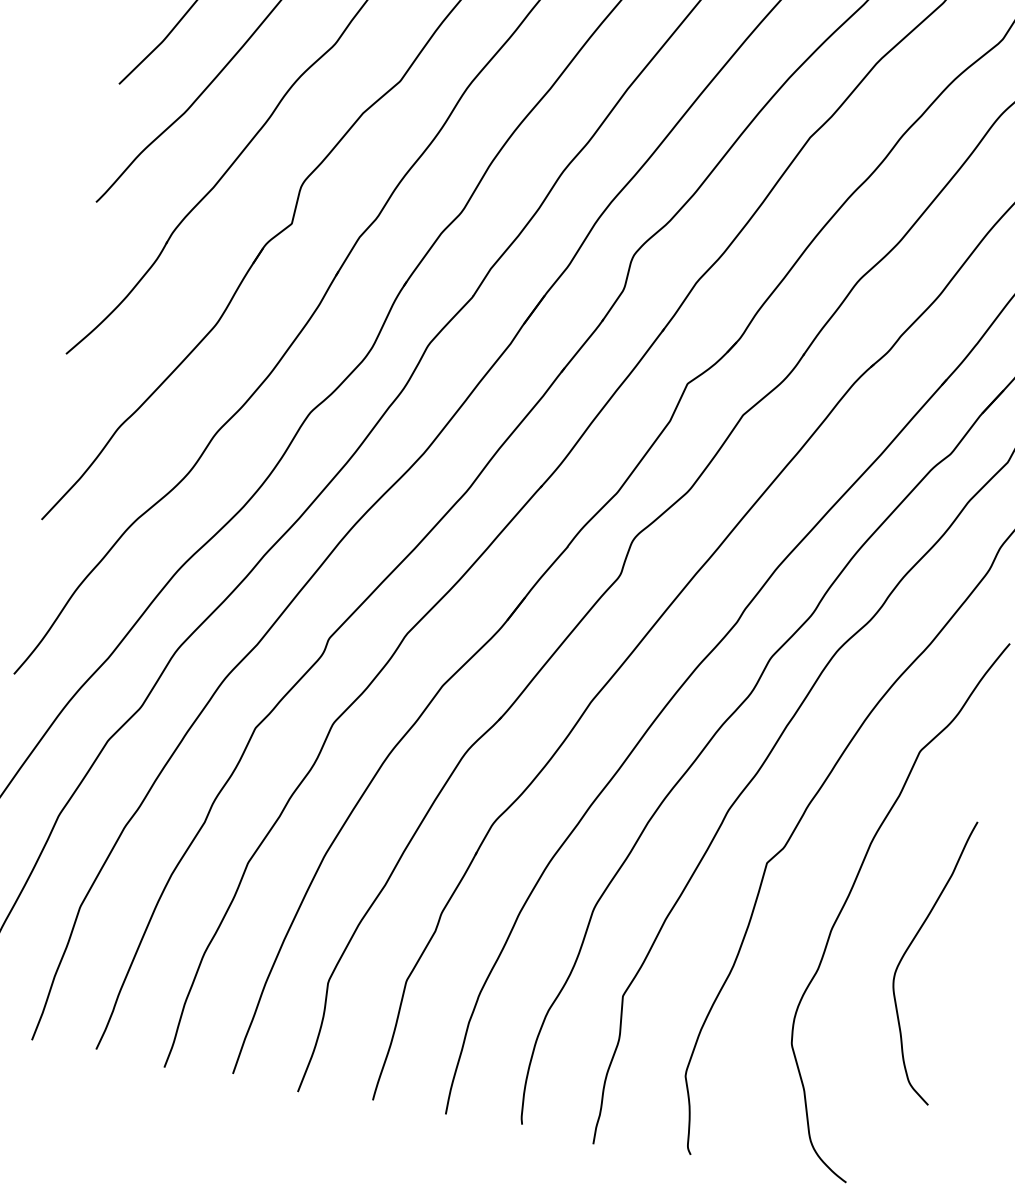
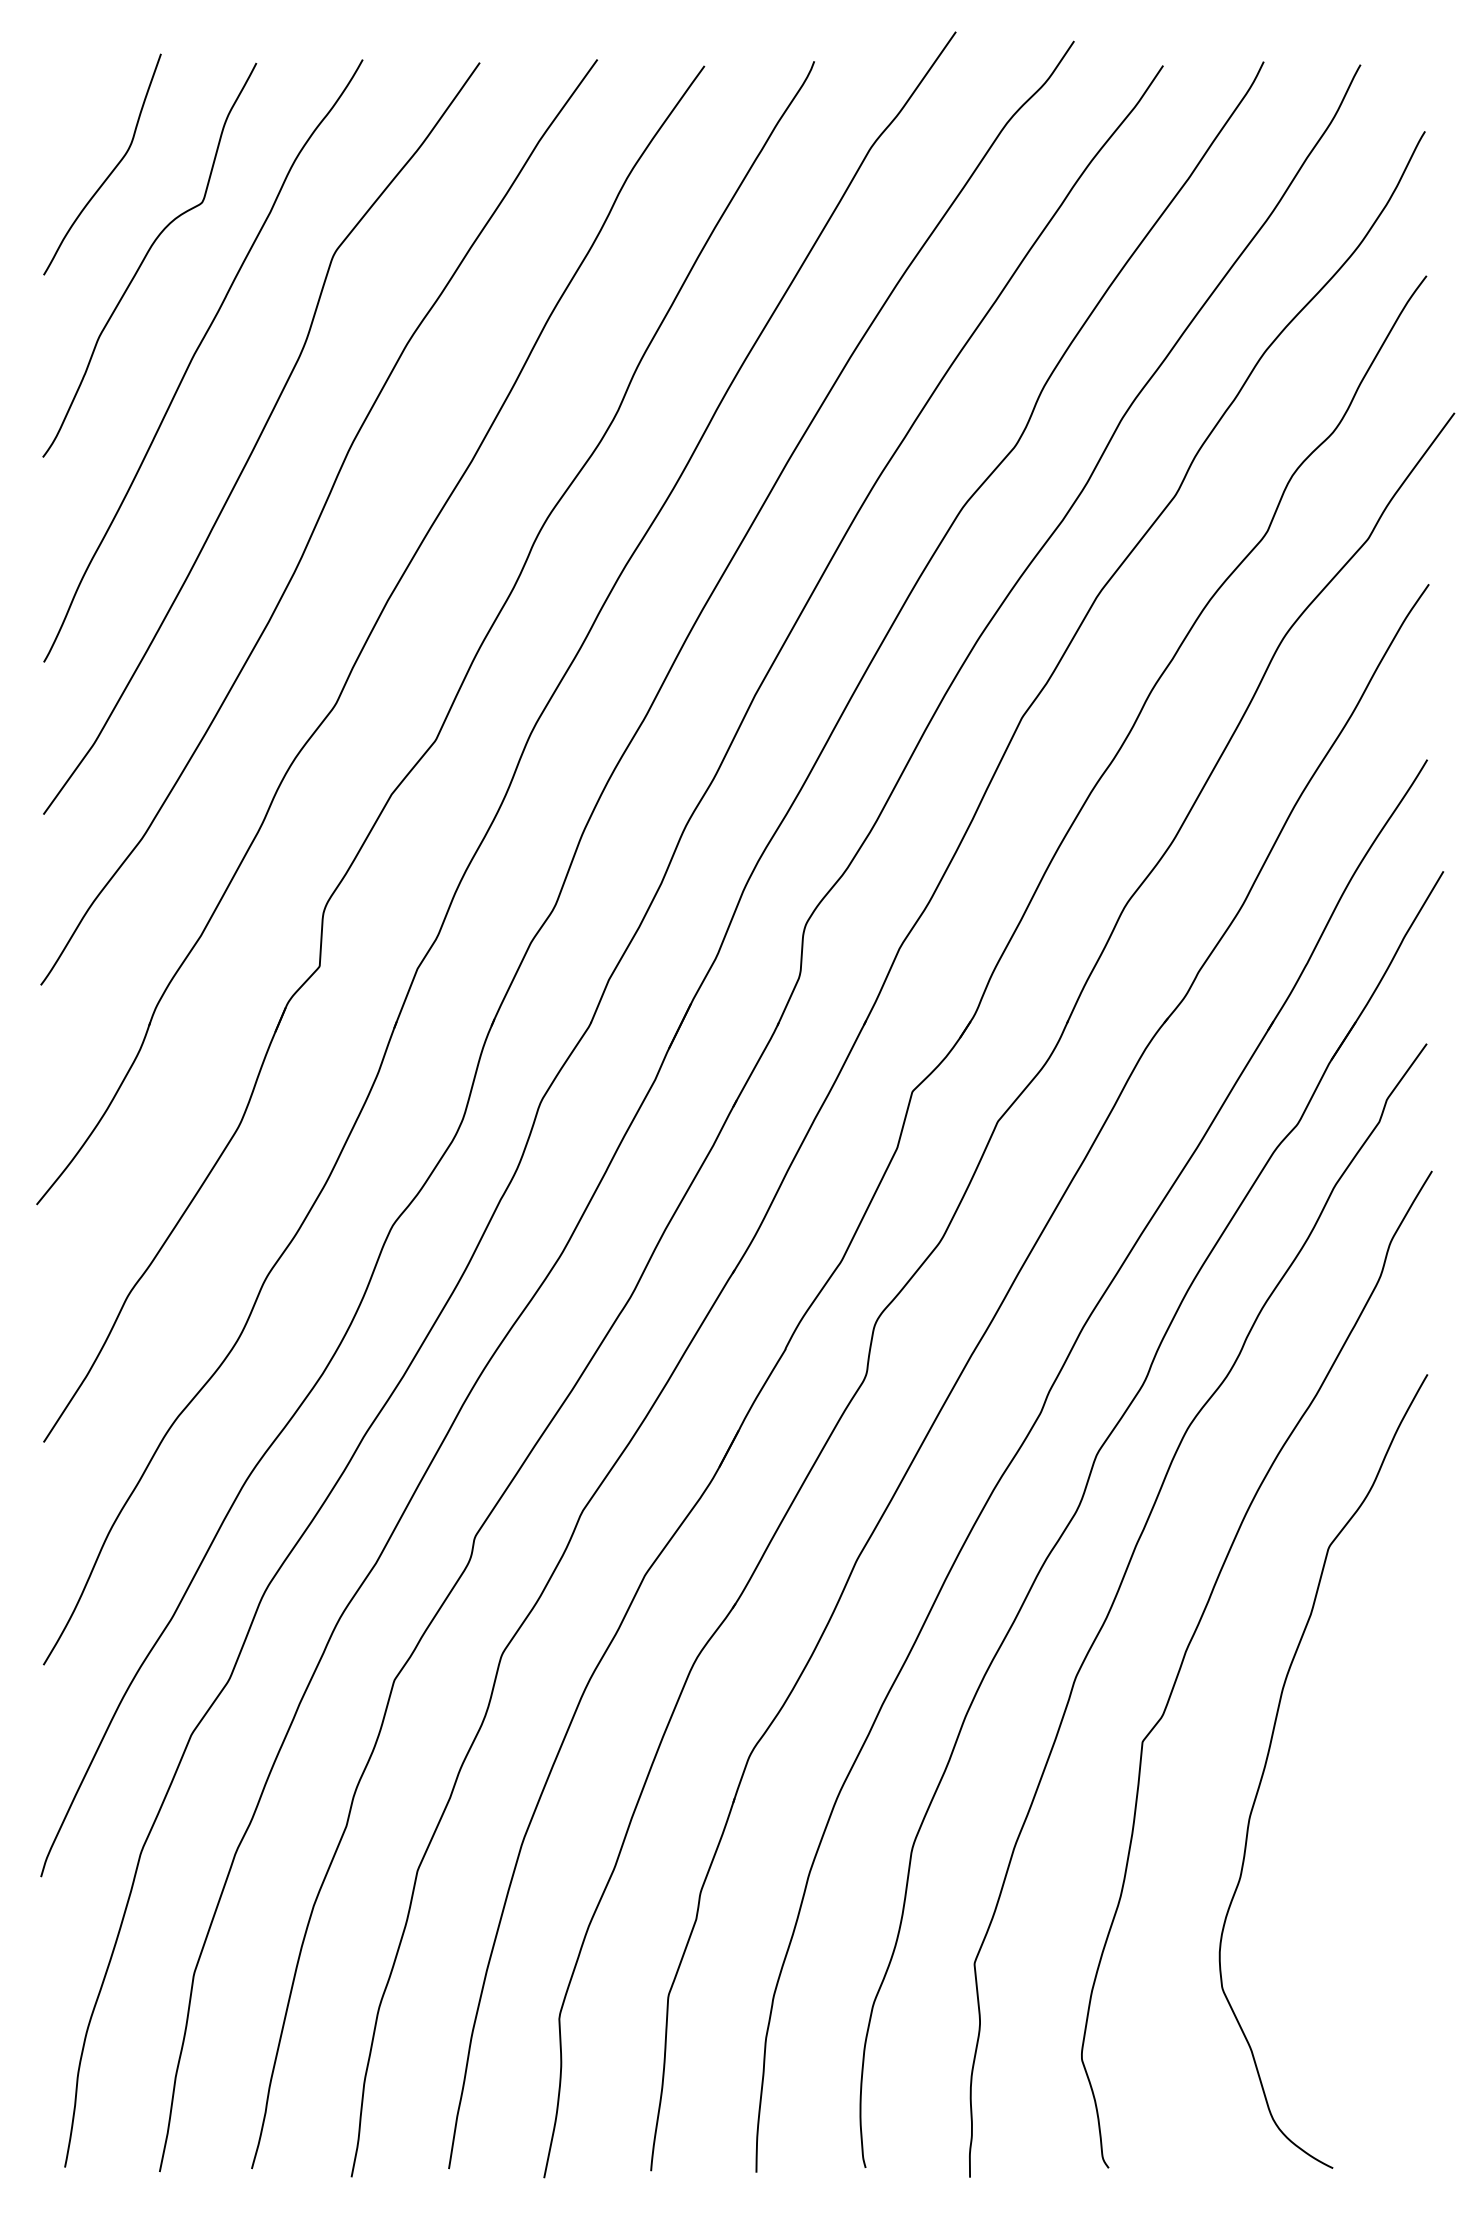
curve: (909, 947) -> (1362, 1824), removed

